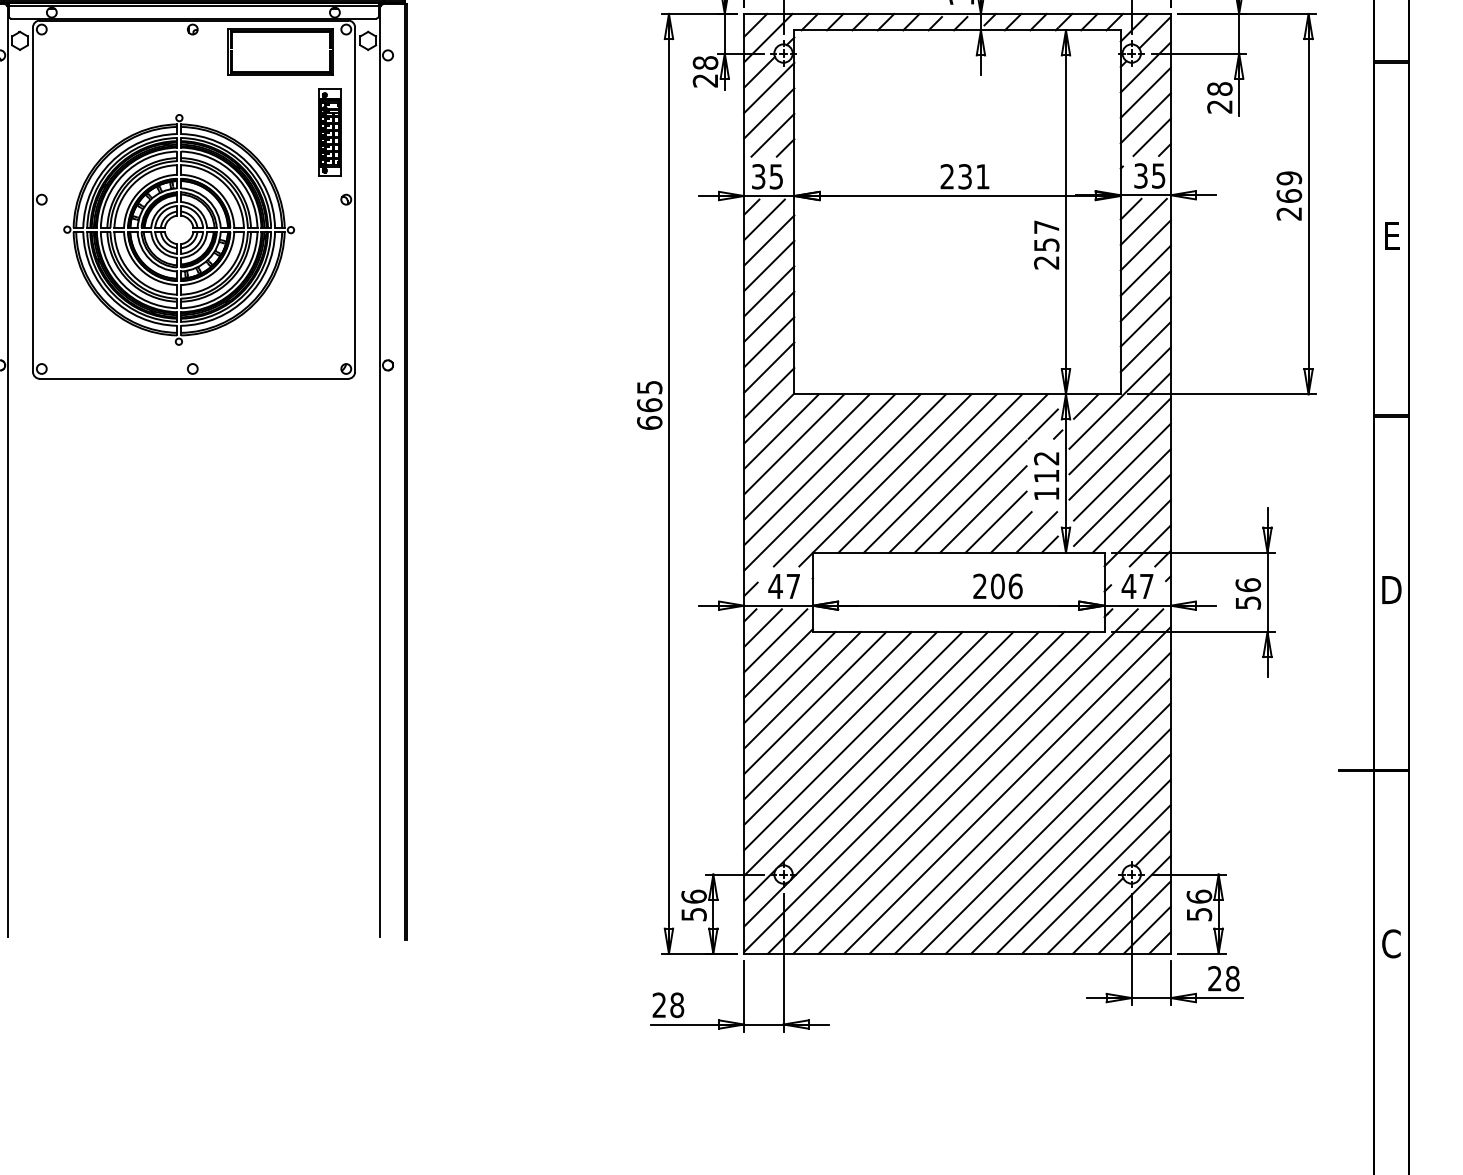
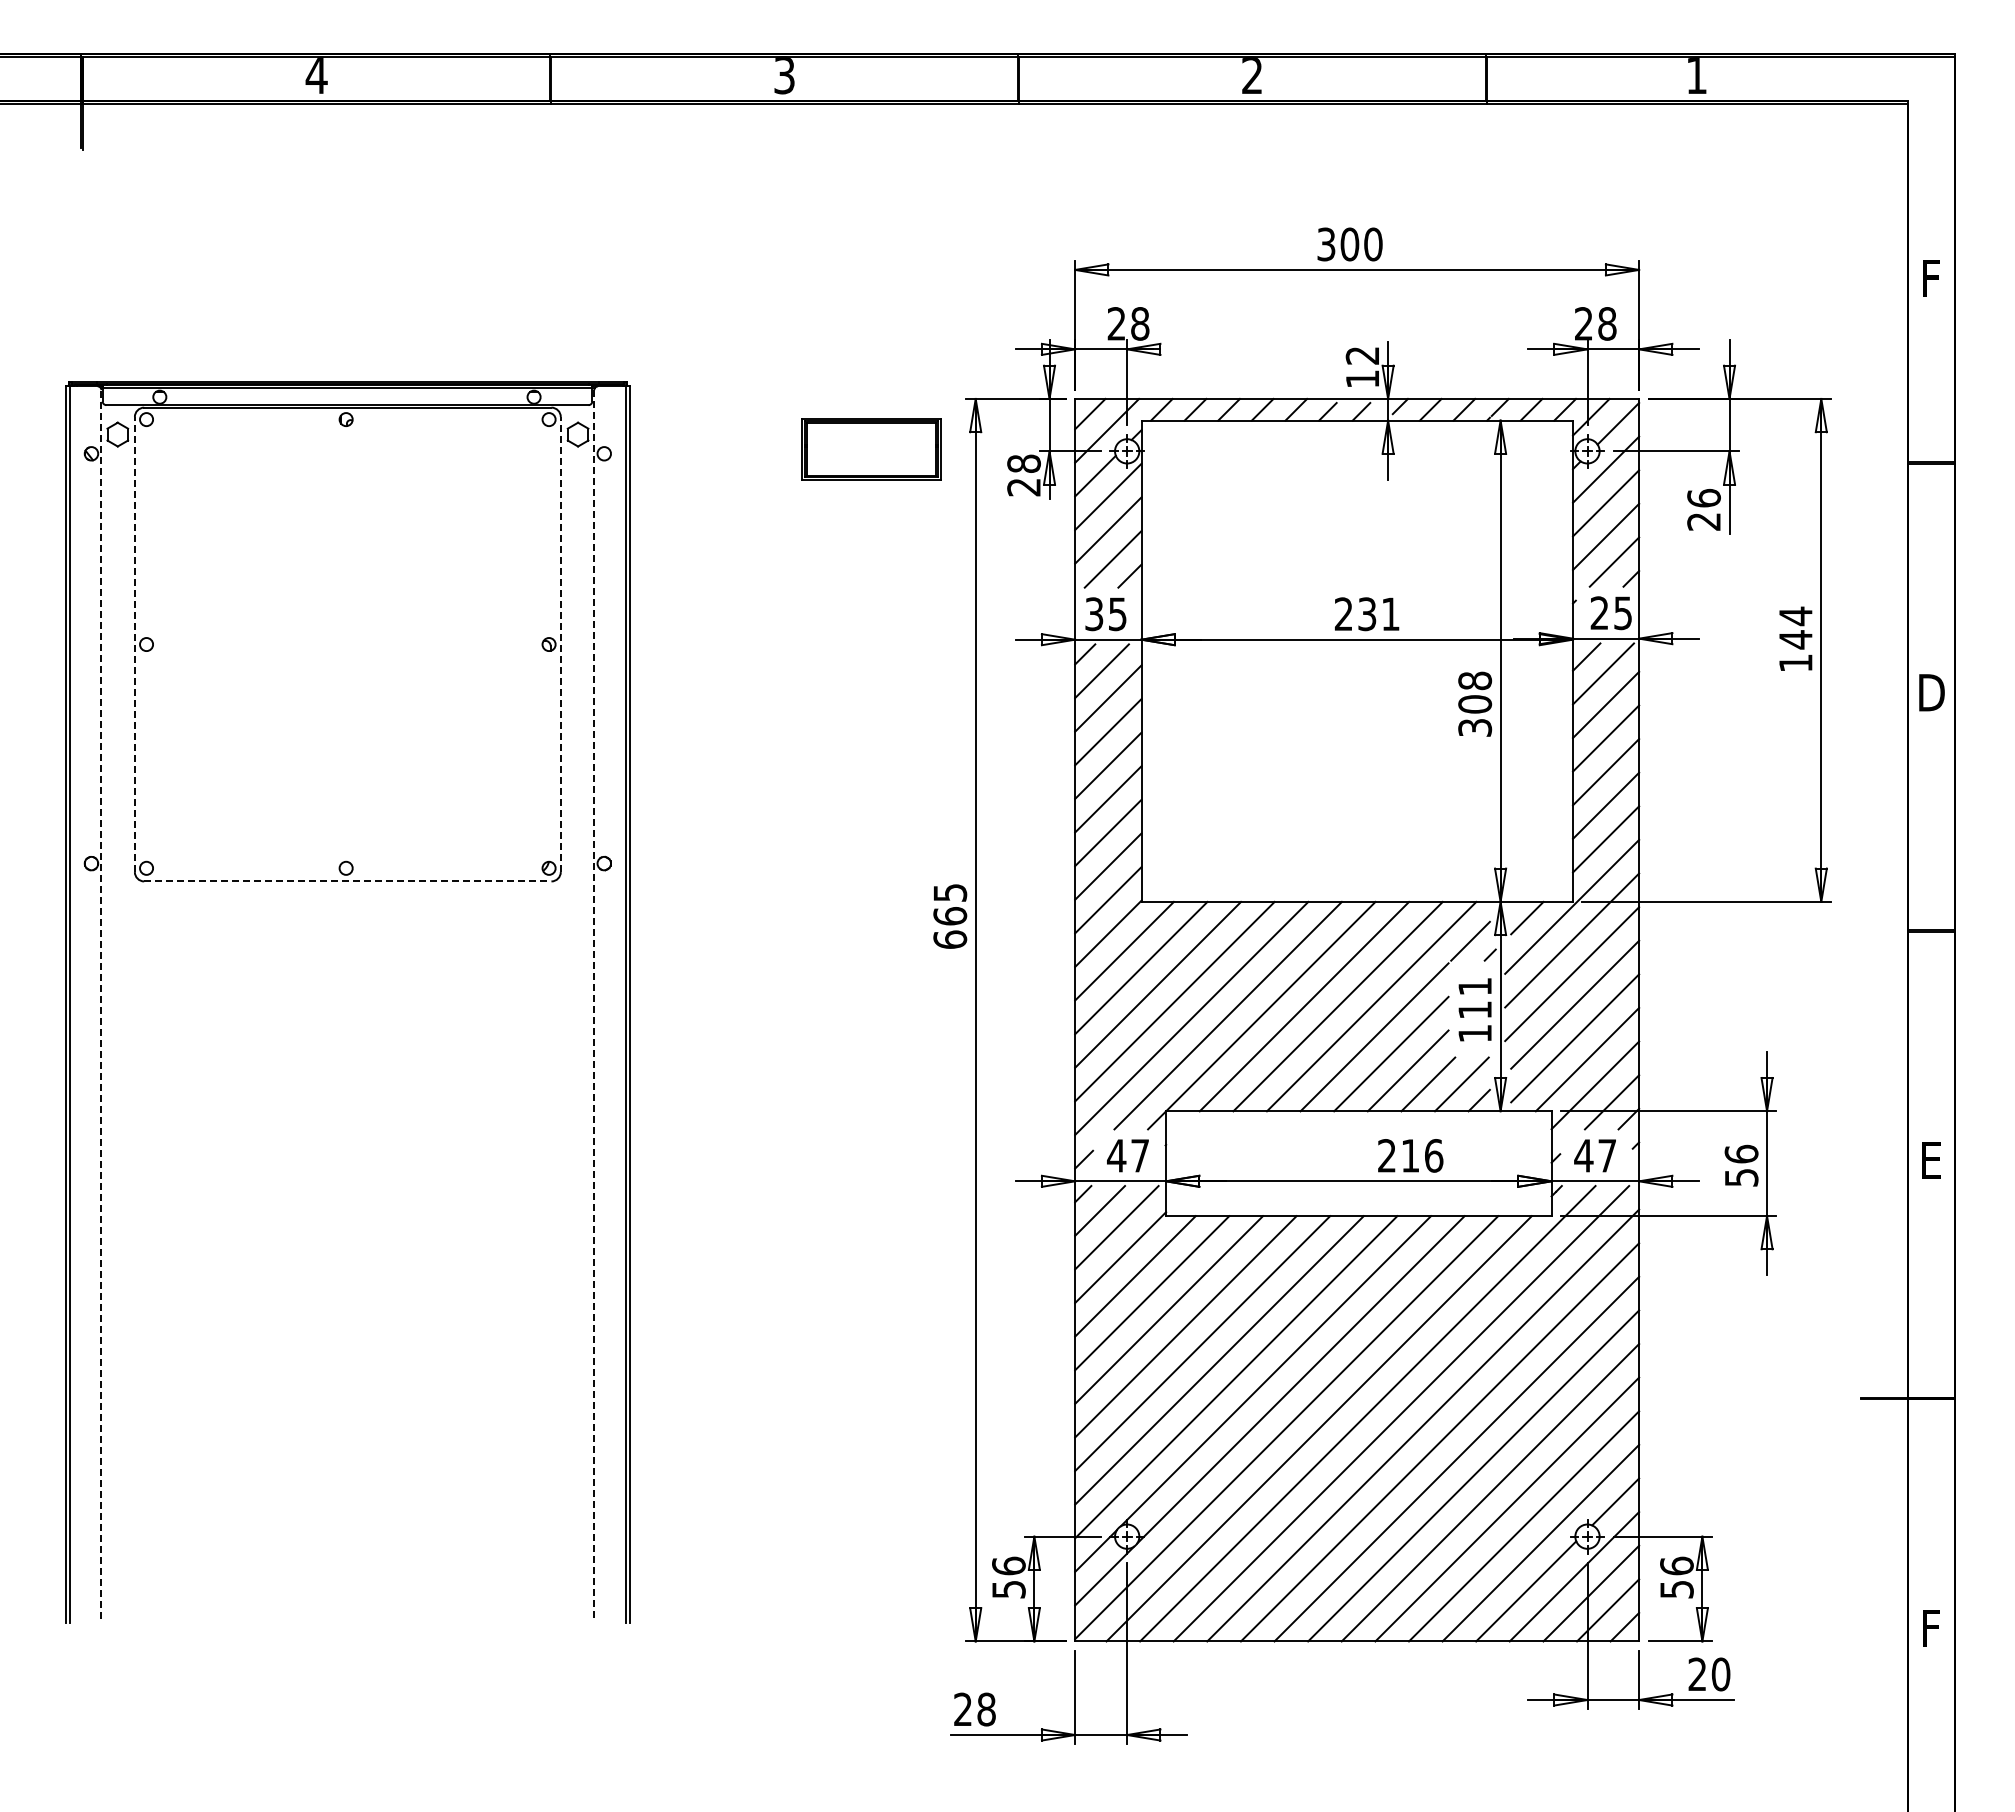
part: (280, 52) -> (871, 449), moved
text: (1219, 88) -> (1703, 497), 28 -> 26
part: (329, 132) -> (527, 555), removed
text: (1140, 176) -> (1599, 613), 35 -> 25
text: (1289, 195) -> (1795, 639), 269 -> 144
line: (32, 199) -> (134, 644), solid -> dashed
line: (354, 199) -> (560, 644), solid -> dashed
part: (191, 224) -> (344, 677), removed
text: (1391, 235) -> (1931, 692), E -> D
text: (1047, 244) -> (1475, 703), 257 -> 308
line: (193, 378) -> (347, 881), solid -> dashed
text: (1046, 458) -> (1474, 986), 112 -> 111
line: (7, 471) -> (101, 1004), solid -> dashed
line: (380, 472) -> (594, 1005), solid -> dashed
text: (997, 586) -> (1410, 1155), 206 -> 216
text: (1391, 589) -> (1931, 1160), D -> E
text: (1391, 943) -> (1930, 1628), C -> F
text: (1232, 978) -> (1720, 1674), 28 -> 20

